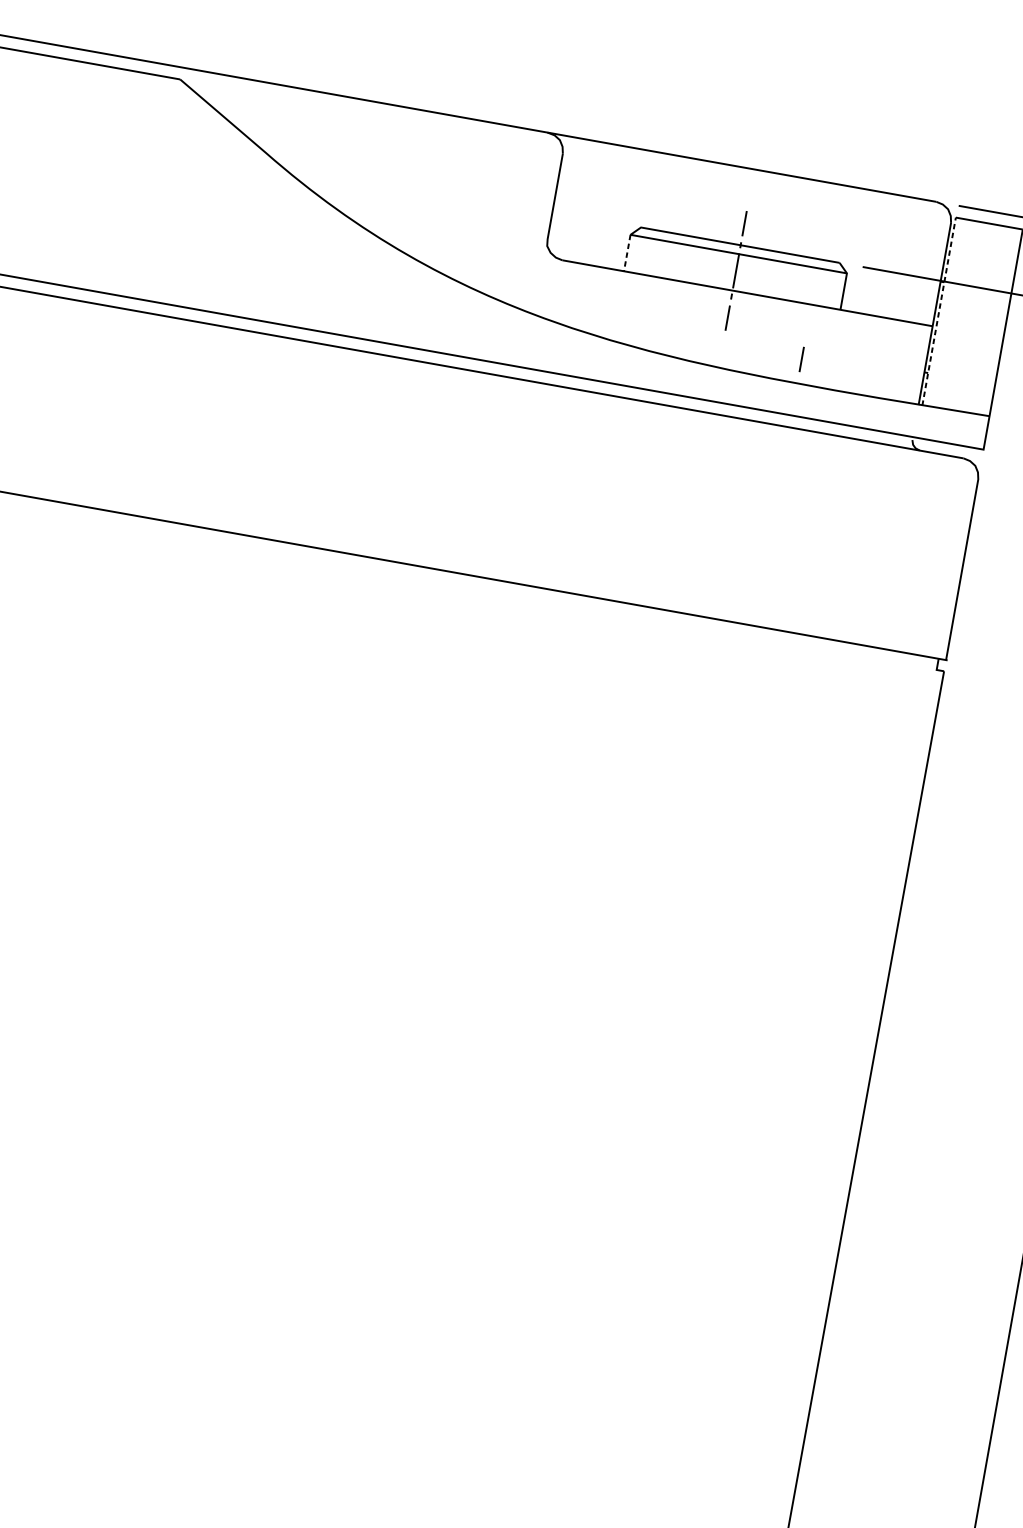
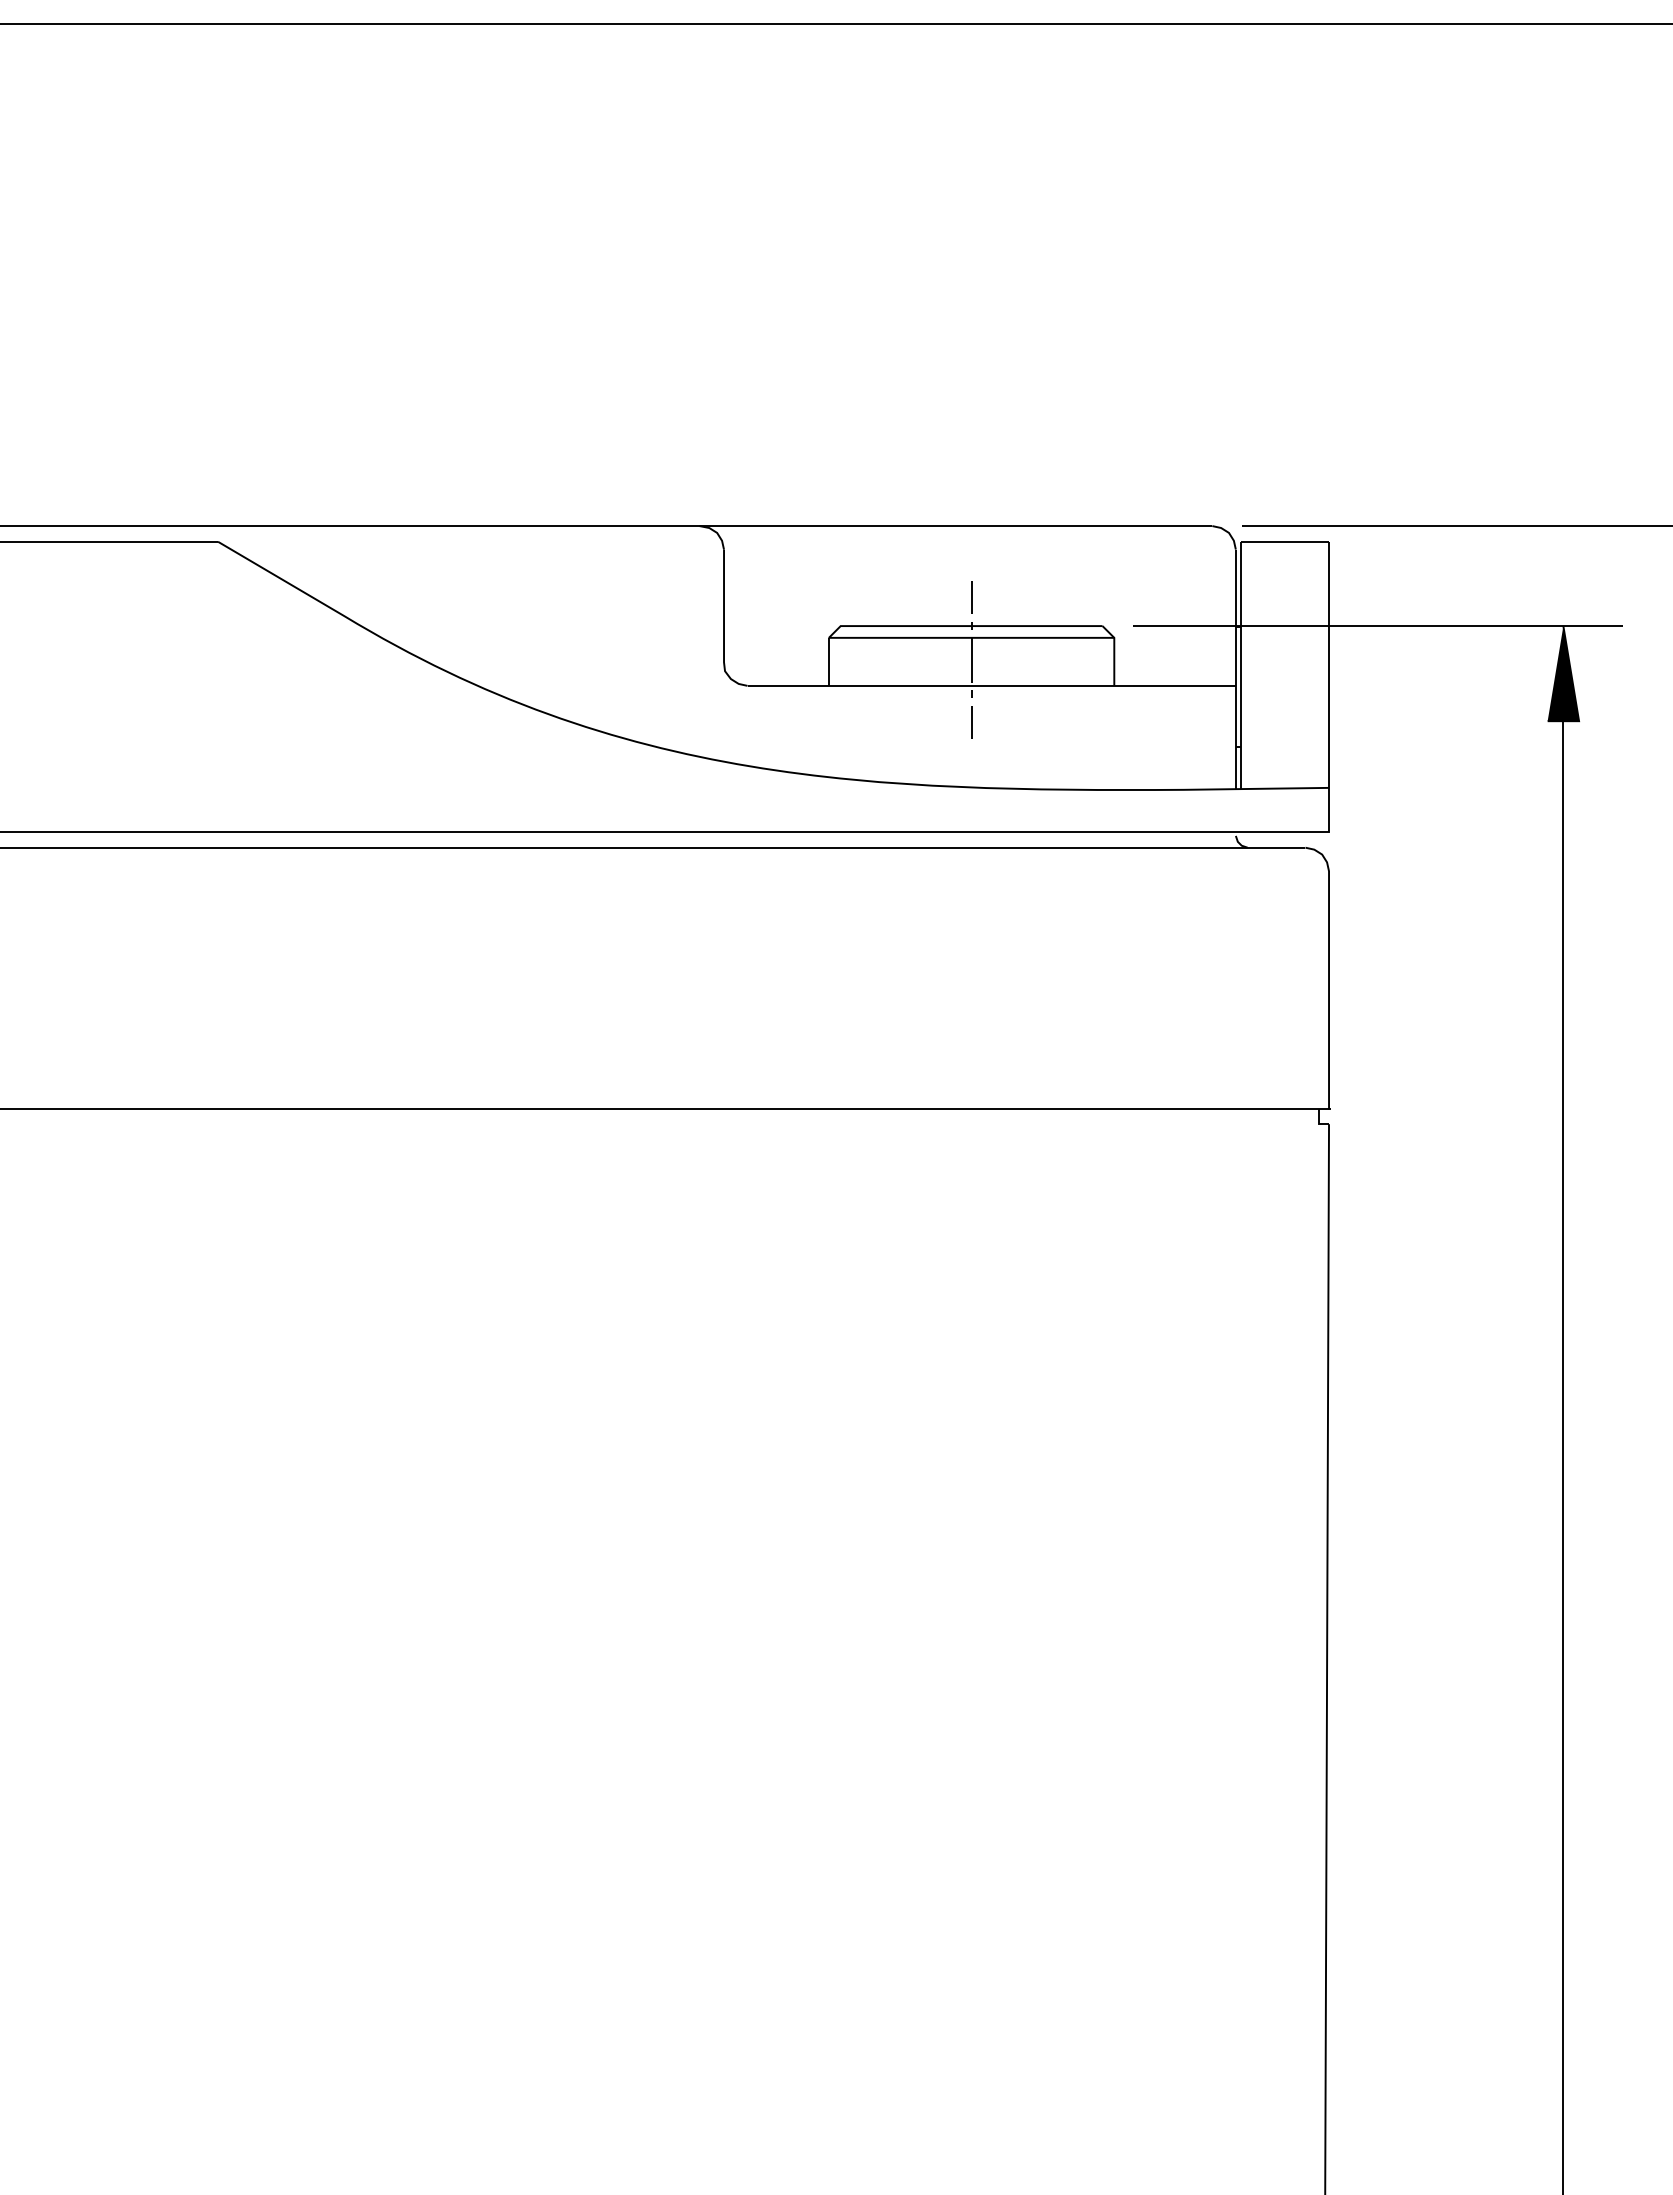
line: (626, 253) -> (828, 662), dashed -> solid
line: (938, 311) -> (1240, 665), dashed -> solid
line: (801, 359) -> (1075, 758), removed

